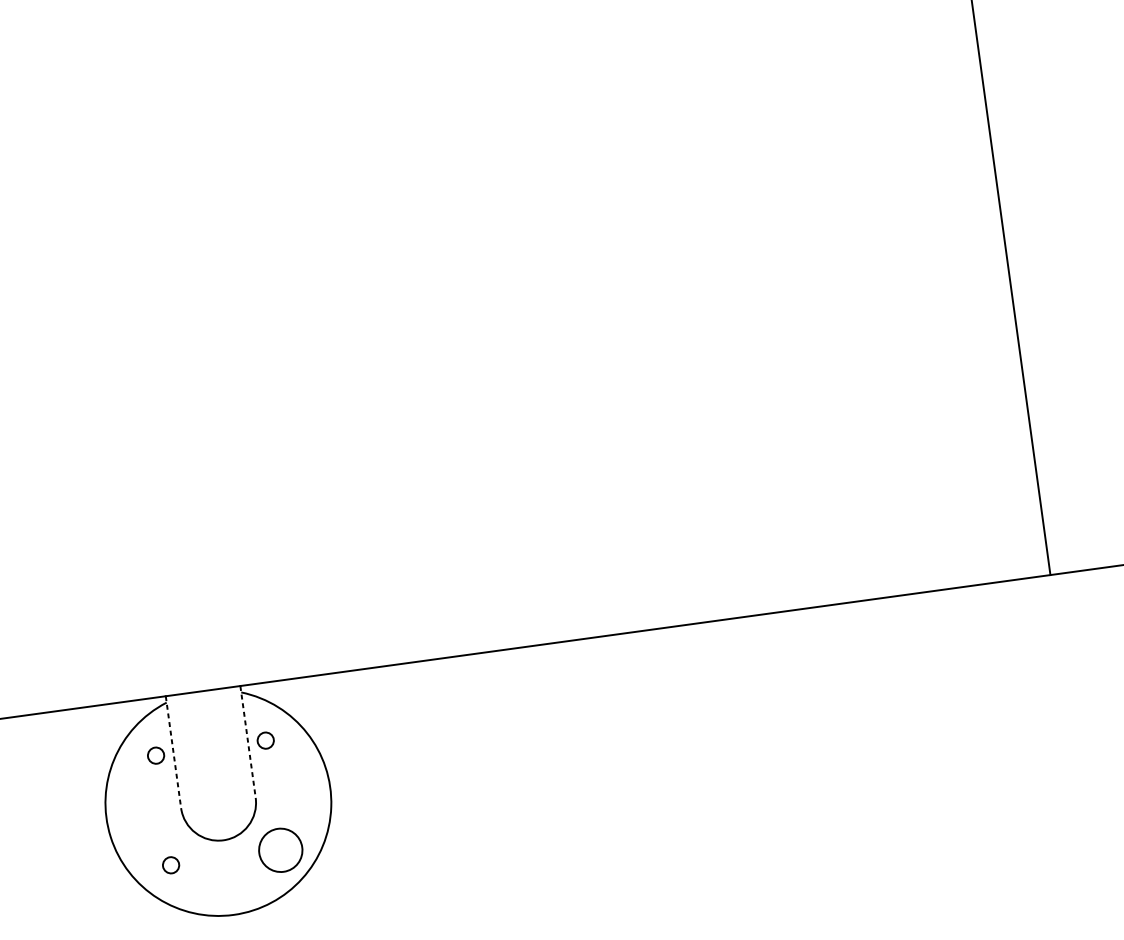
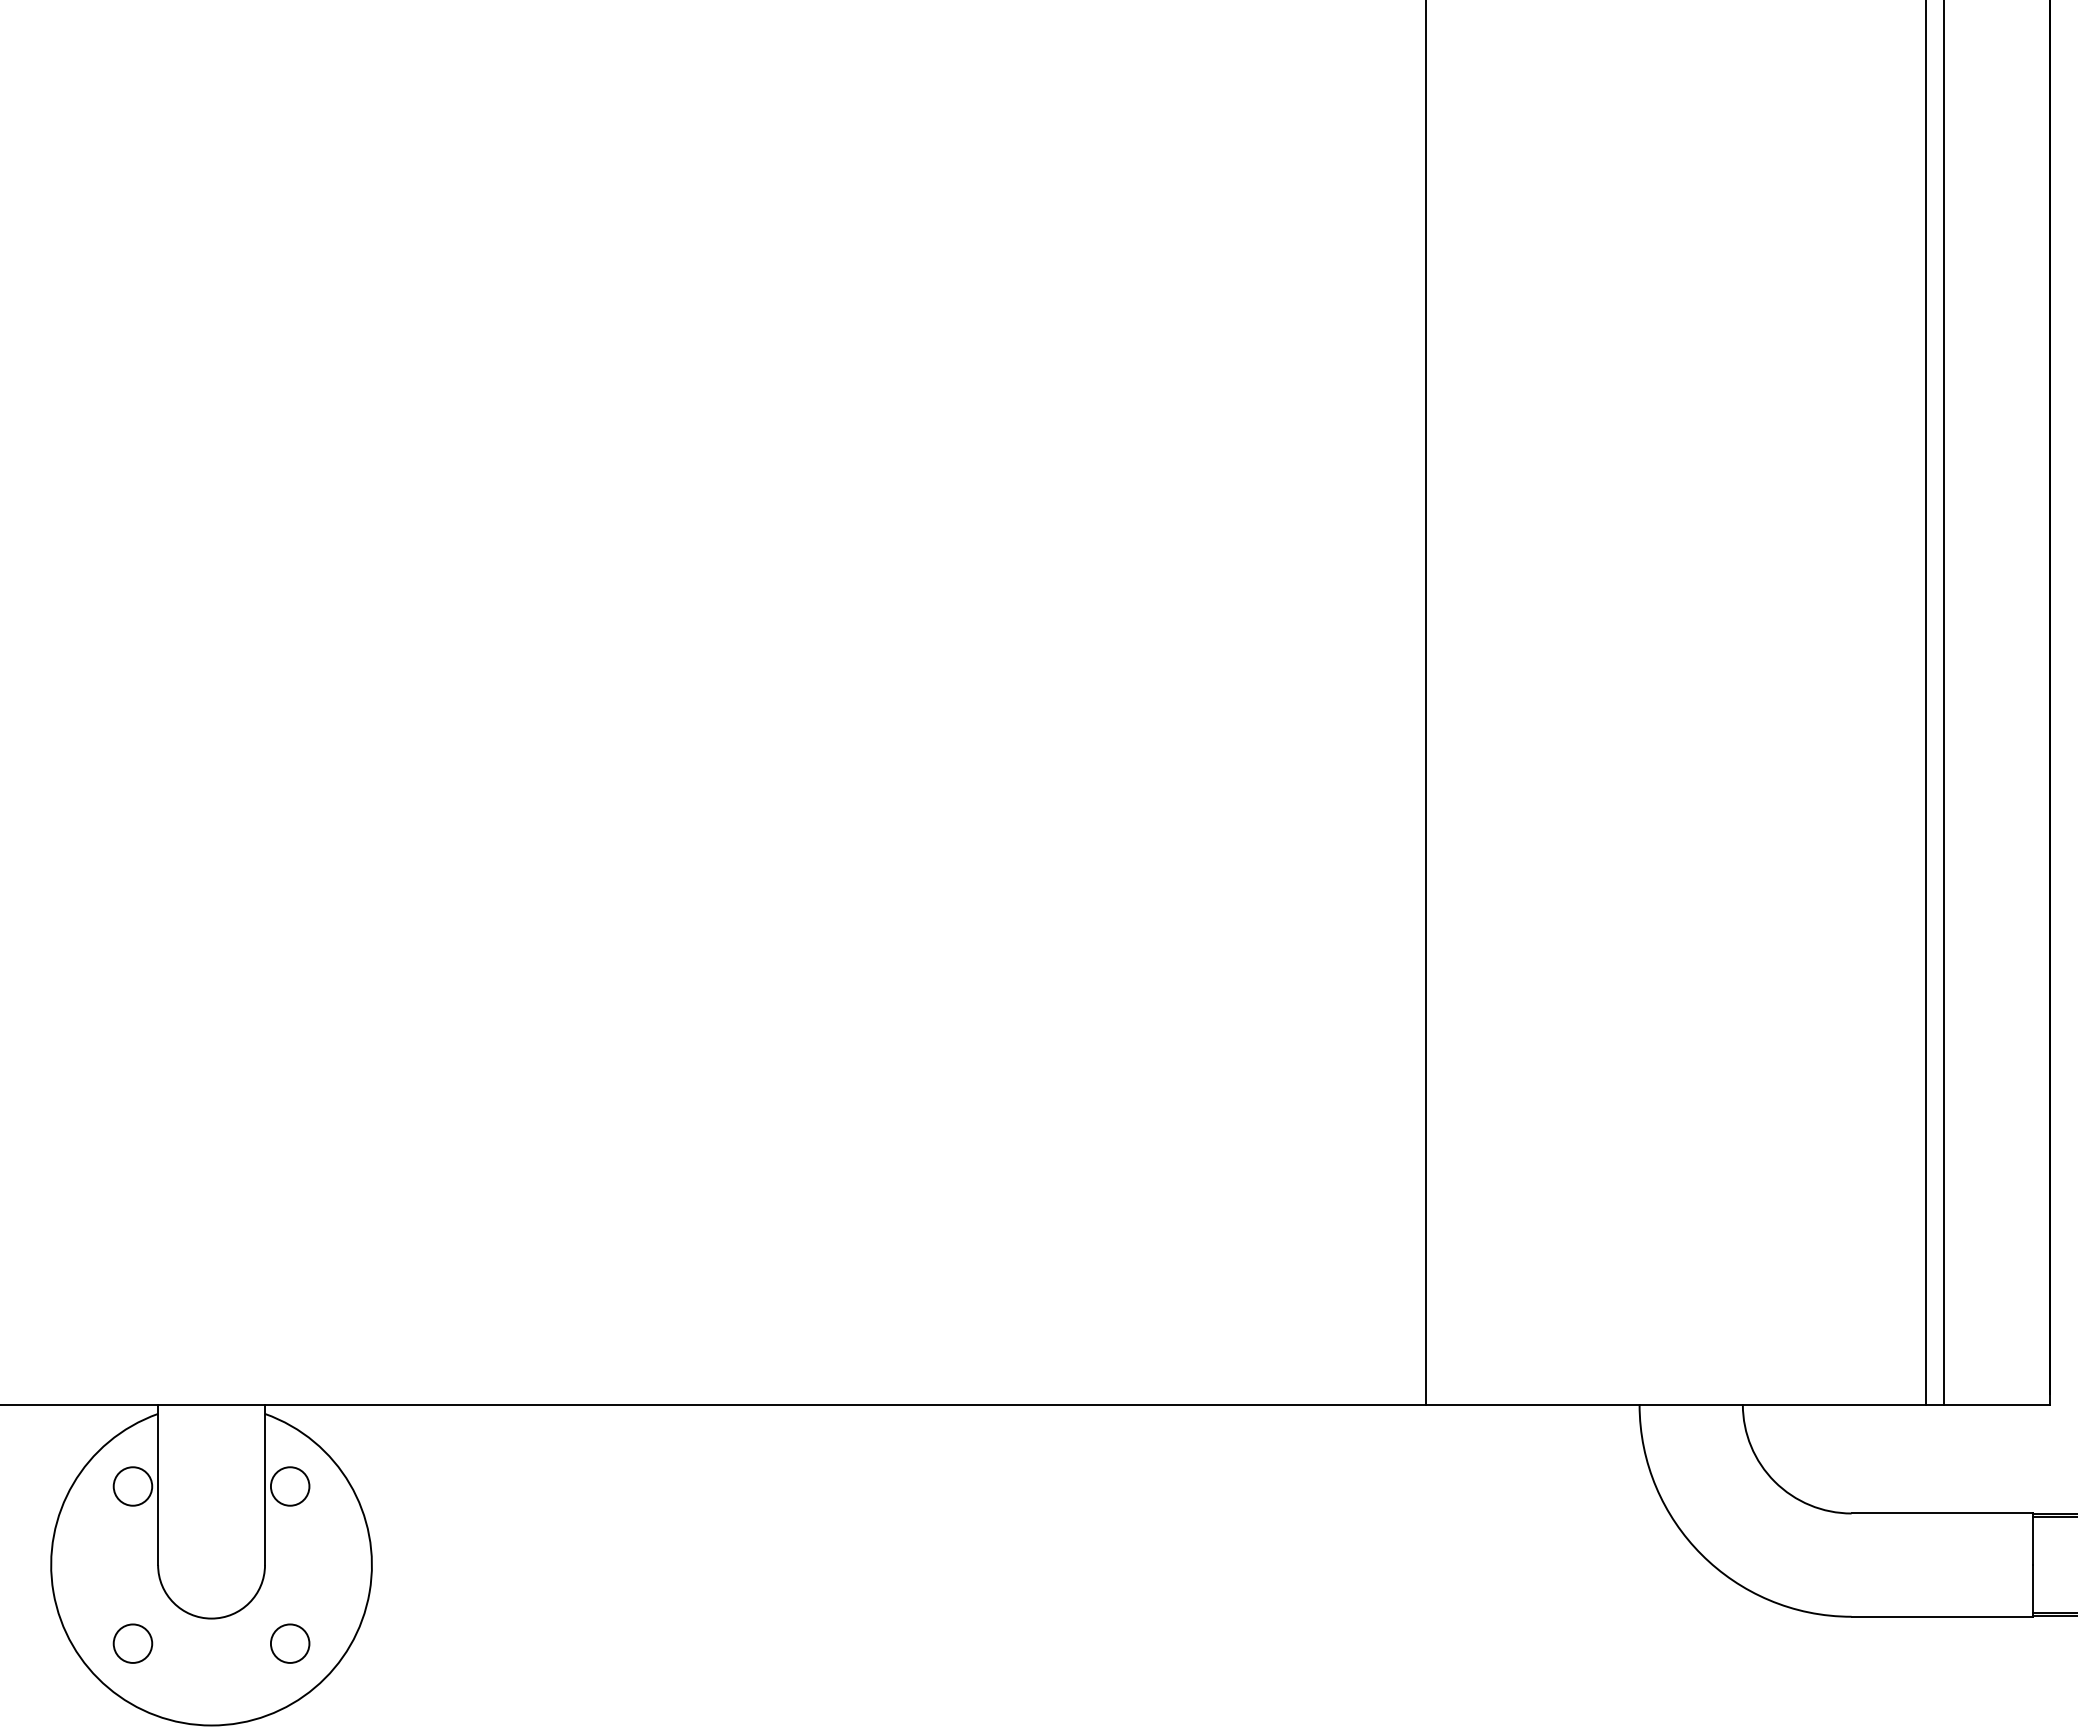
circle: (265, 740) -> (289, 1486), size x1.67
line: (248, 742) -> (265, 1485), dashed -> solid
line: (173, 752) -> (158, 1485), dashed -> solid
circle: (155, 755) -> (132, 1486), size x1.67
circle: (280, 850) -> (289, 1643), size x0.62
circle: (170, 865) -> (132, 1643), size x1.67

